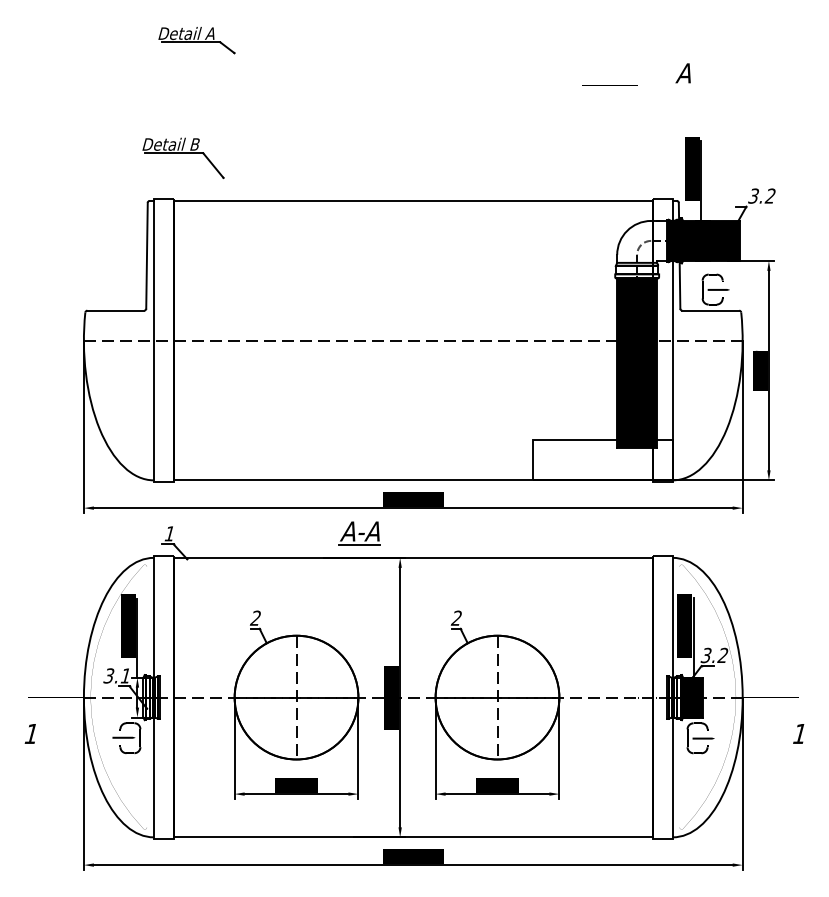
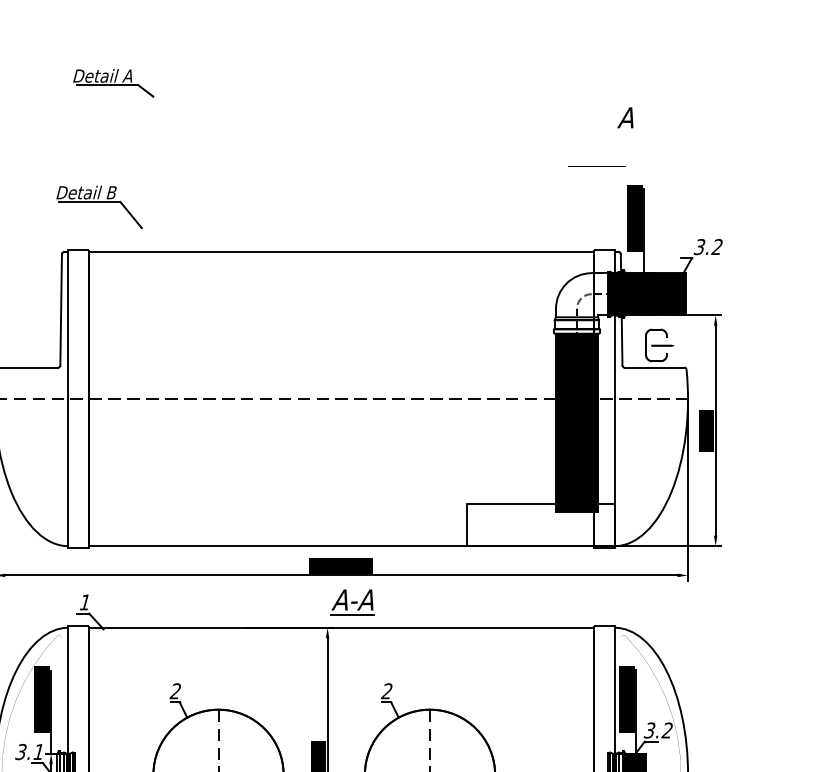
line: (609, 85) -> (596, 166), moved
part: (359, 533) -> (352, 602), moved

